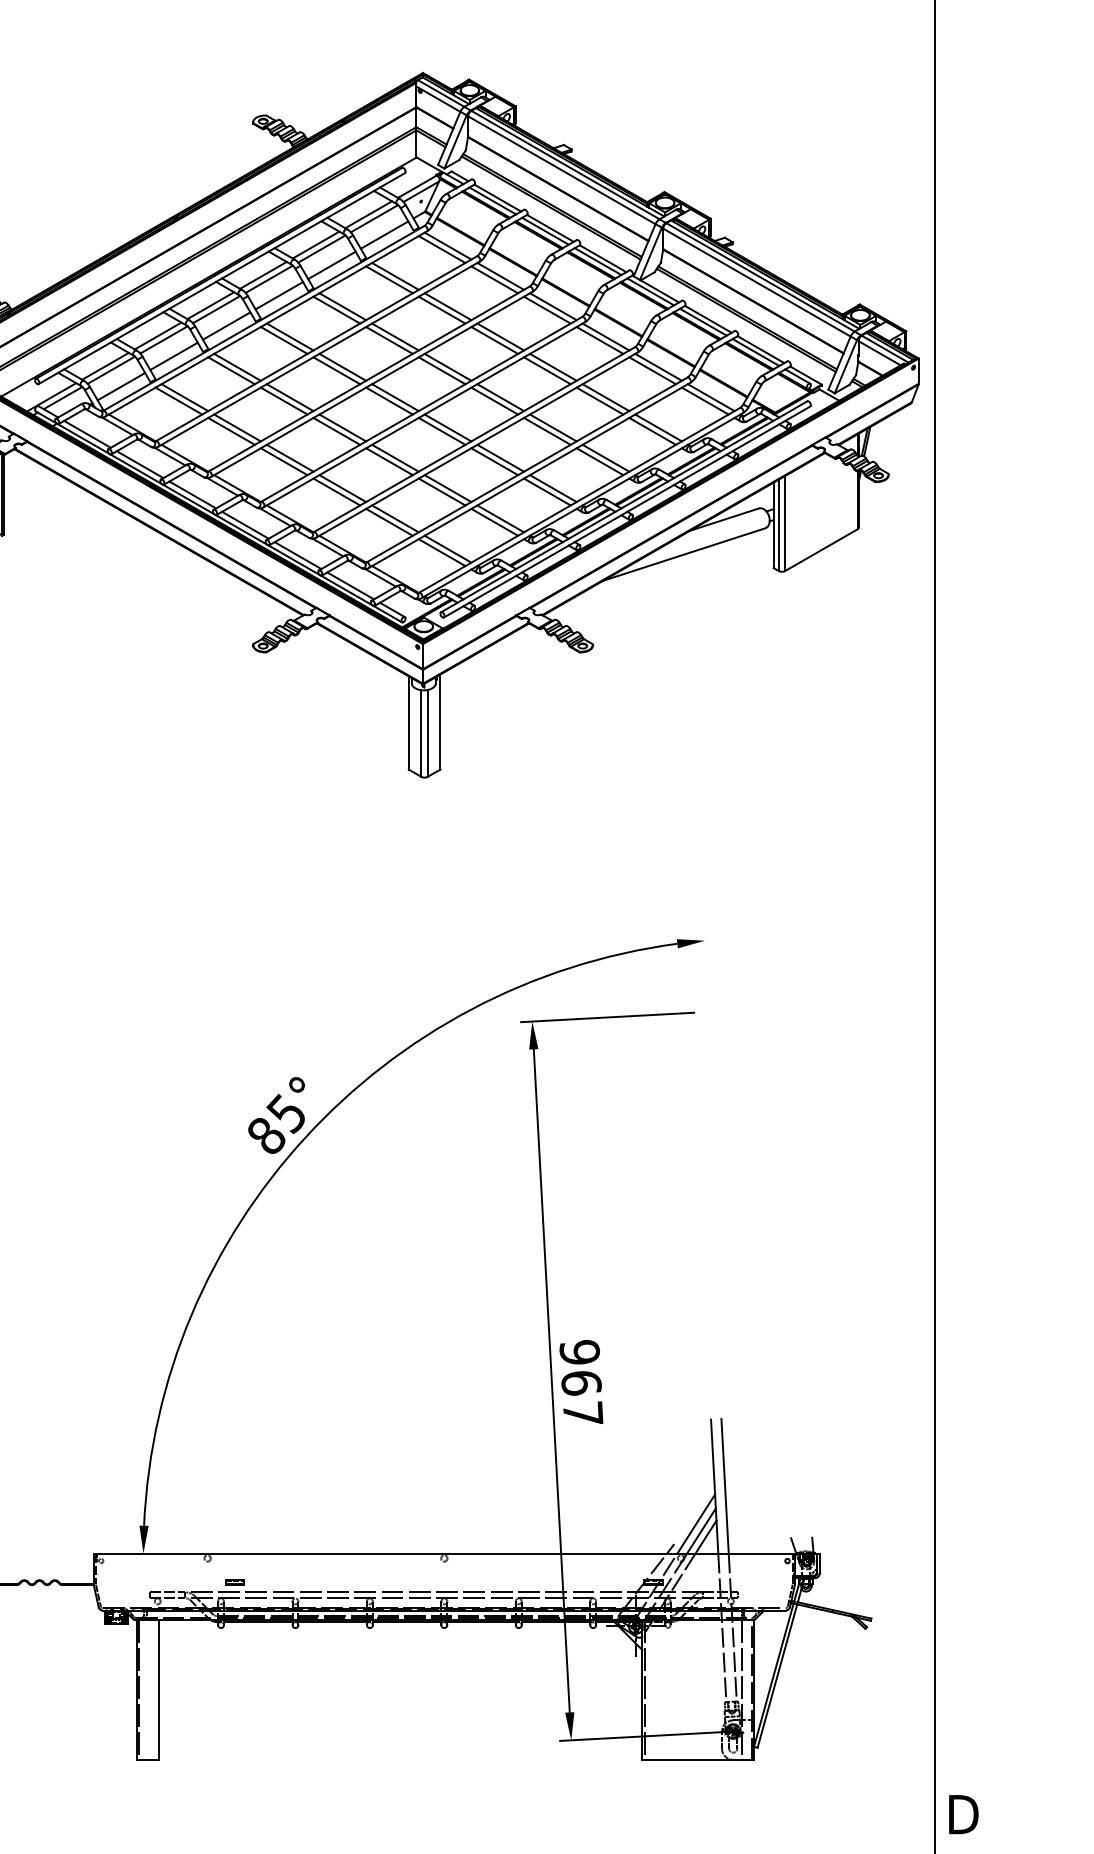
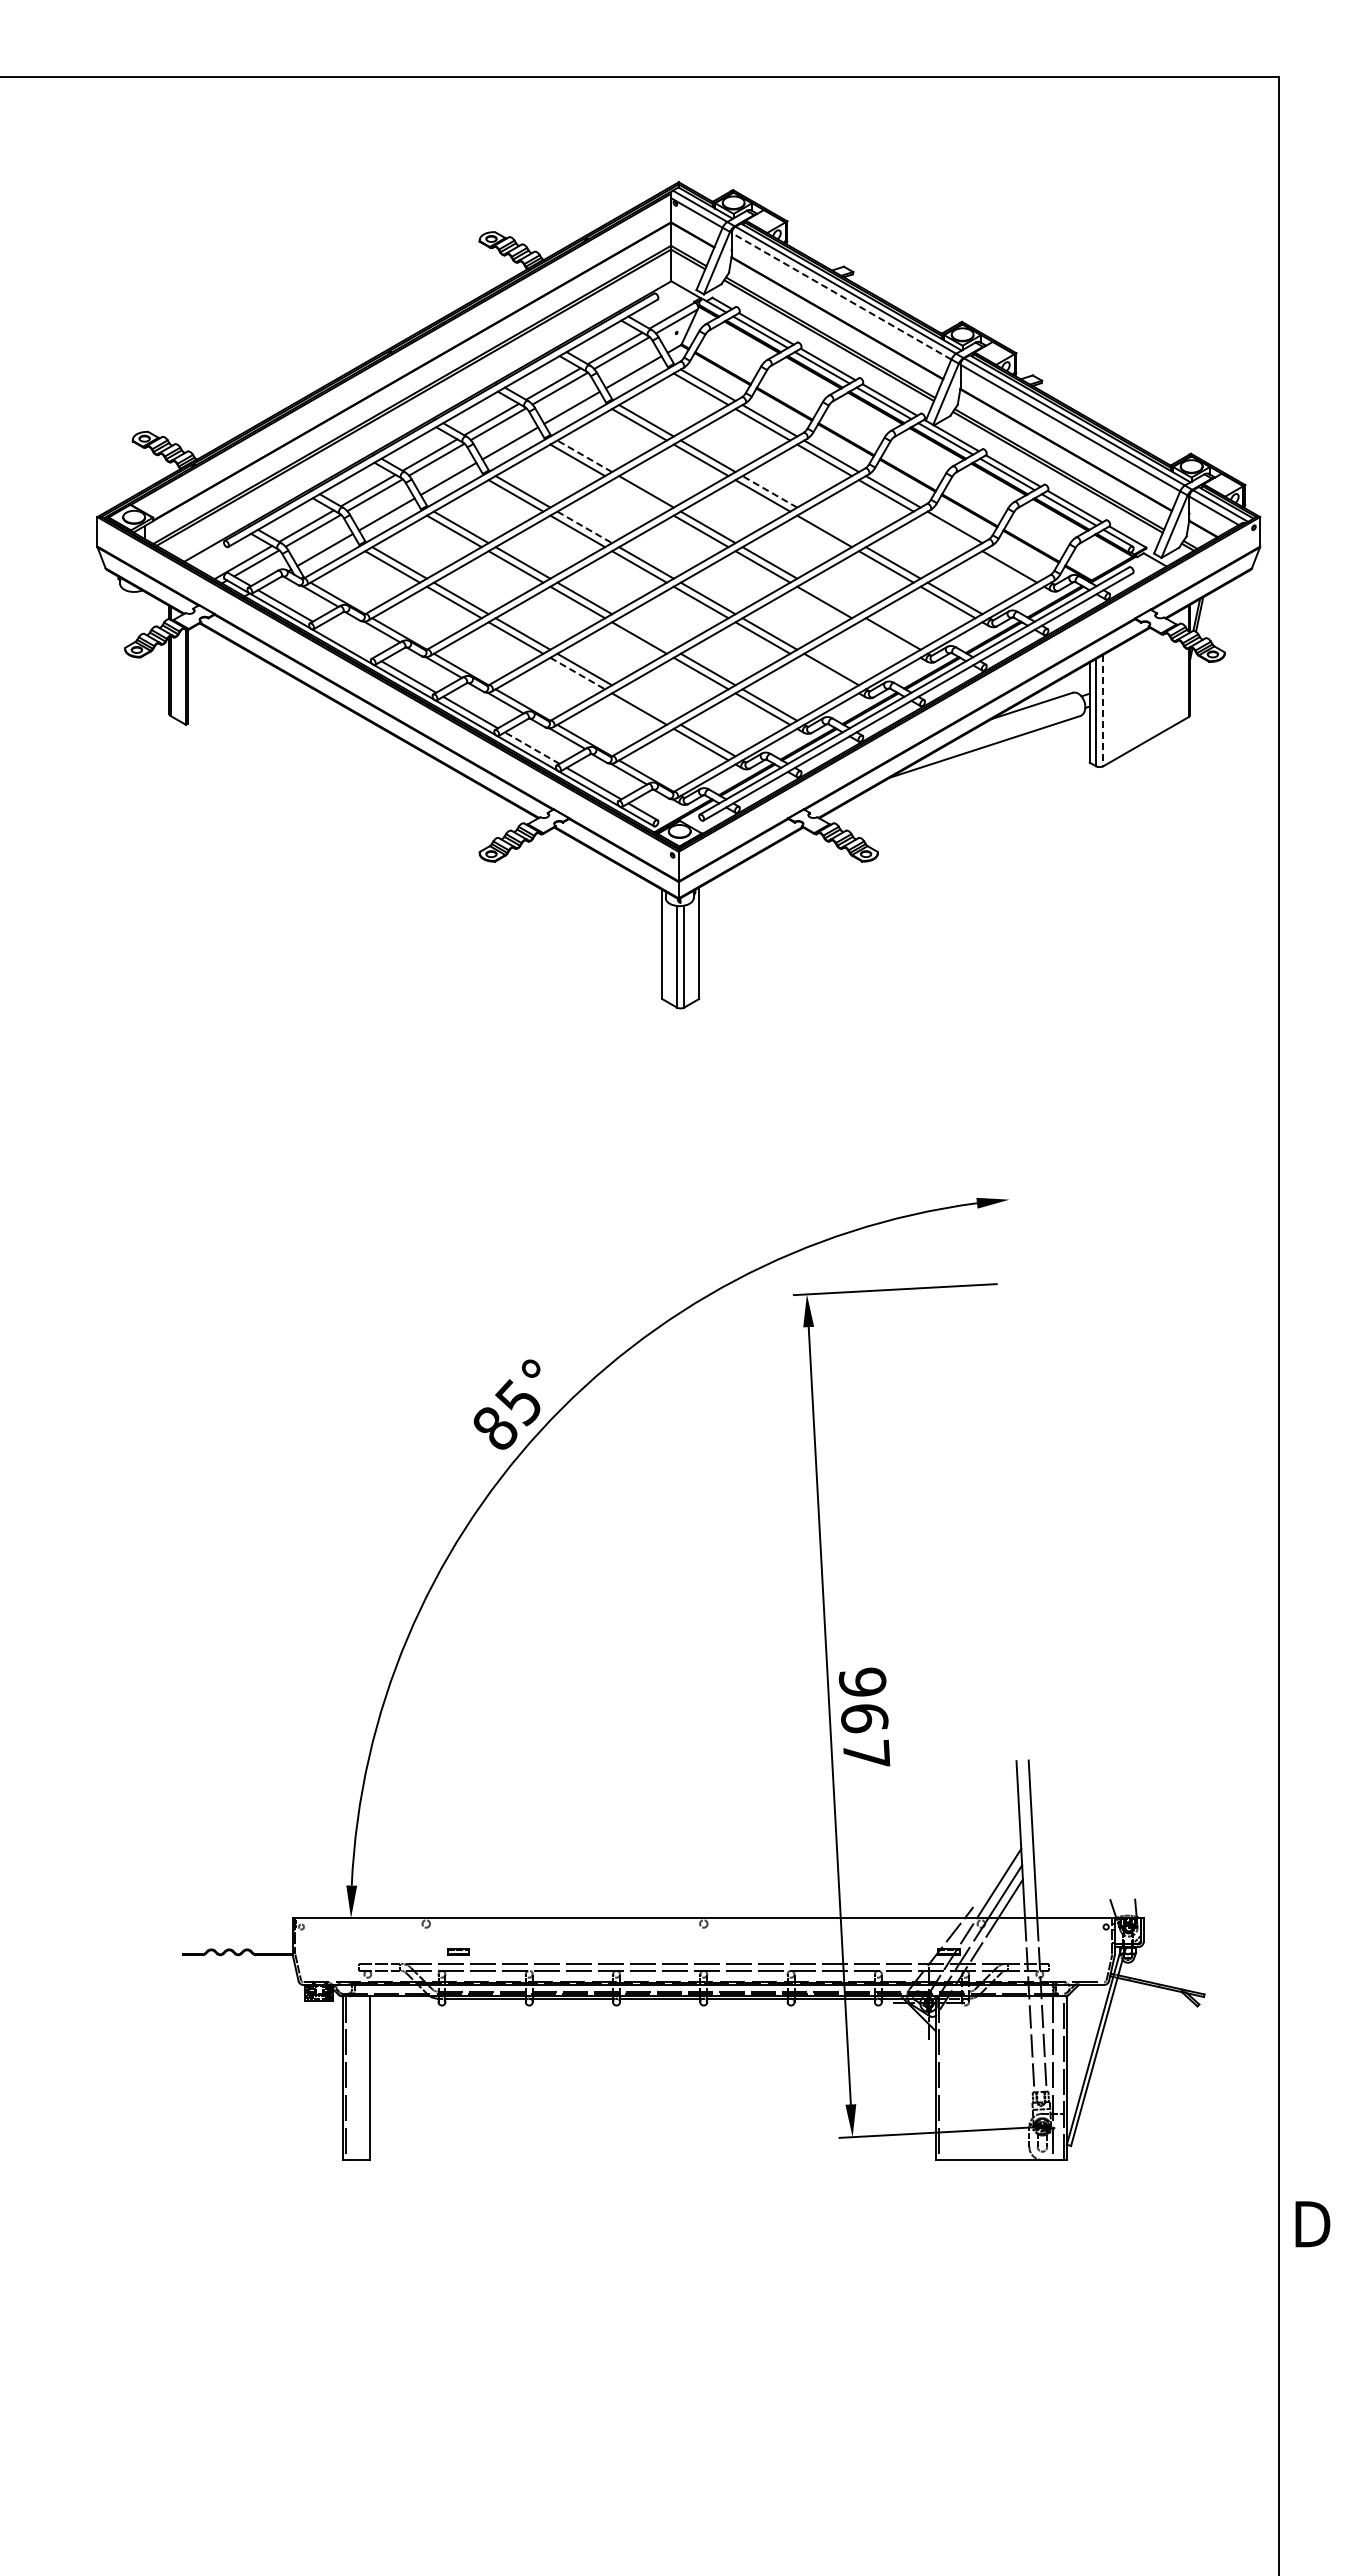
line: (561, 170) -> (841, 296), solid -> dashed
line: (342, 306) -> (584, 456), solid -> dashed
line: (500, 336) -> (769, 491), solid -> dashed
line: (389, 340) -> (639, 495), removed
line: (342, 367) -> (584, 527), solid -> dashed
line: (553, 367) -> (831, 527), removed
line: (652, 370) -> (947, 531), removed
line: (711, 397) -> (1016, 562), removed
line: (553, 428) -> (831, 598), removed
line: (395, 457) -> (646, 633), removed
line: (599, 461) -> (885, 637), removed
line: (139, 464) -> (346, 641), removed
line: (336, 491) -> (577, 673), solid -> dashed
line: (547, 491) -> (824, 673), removed
line: (395, 518) -> (646, 704), removed
line: (785, 523) -> (1103, 710), solid -> dashed
line: (298, 555) -> (532, 748), solid -> dashed

